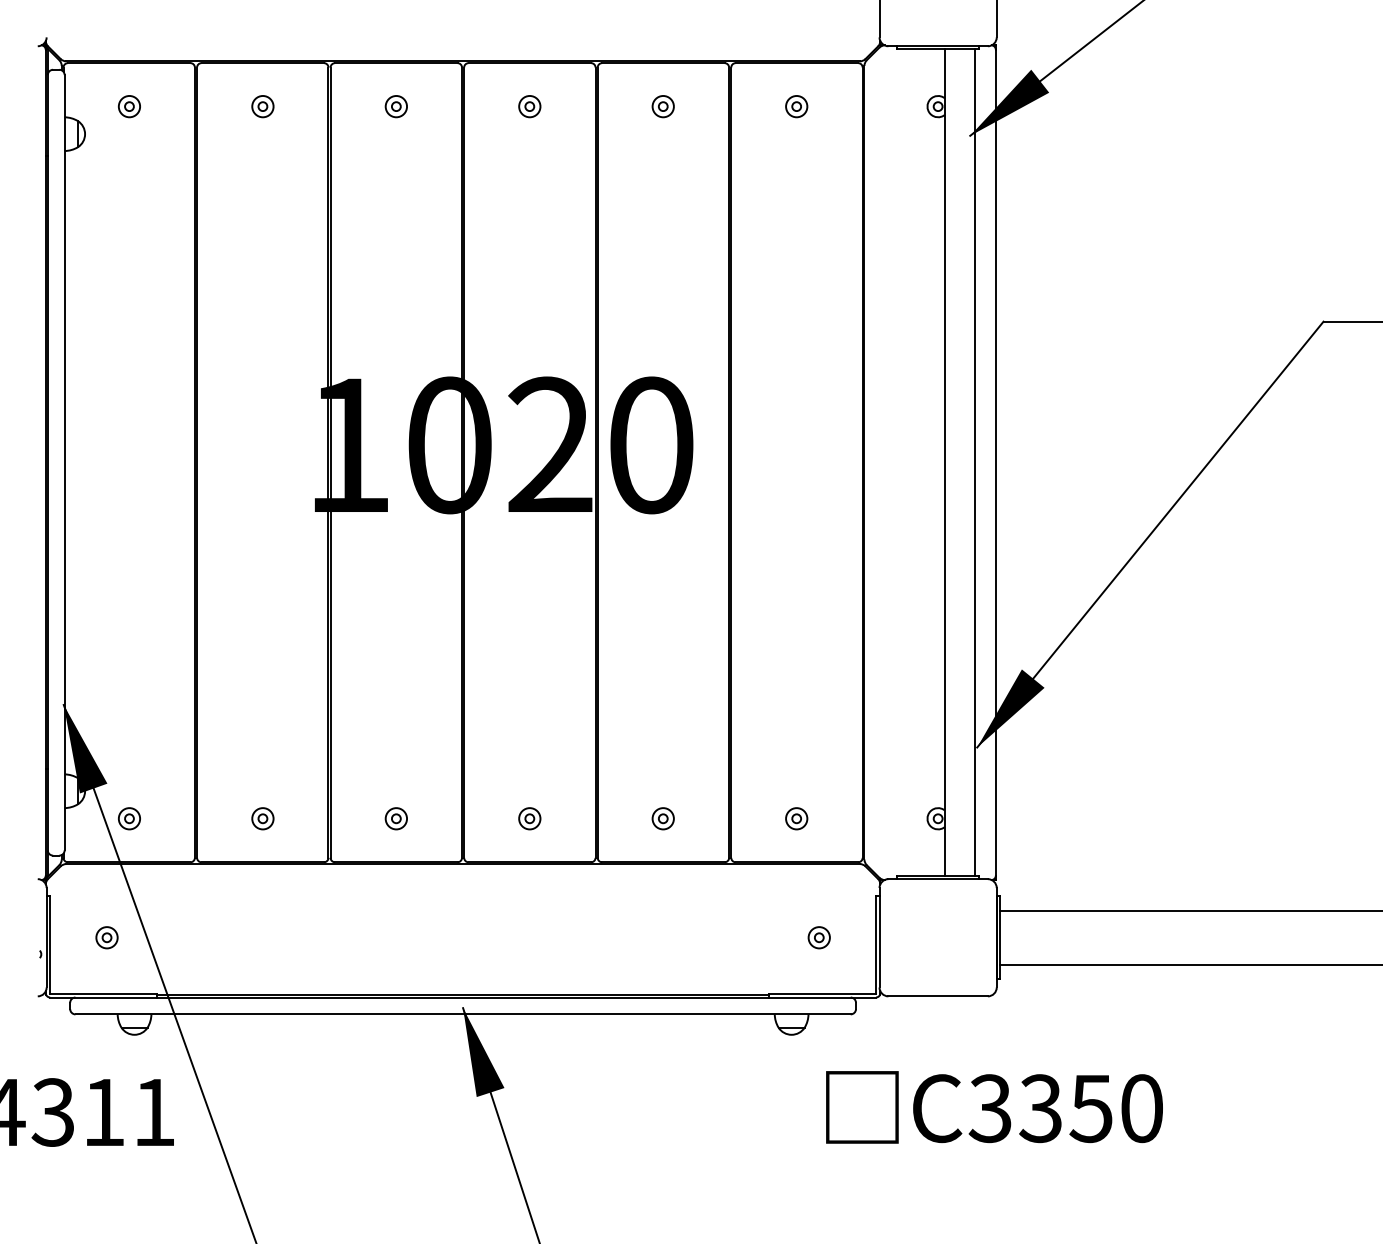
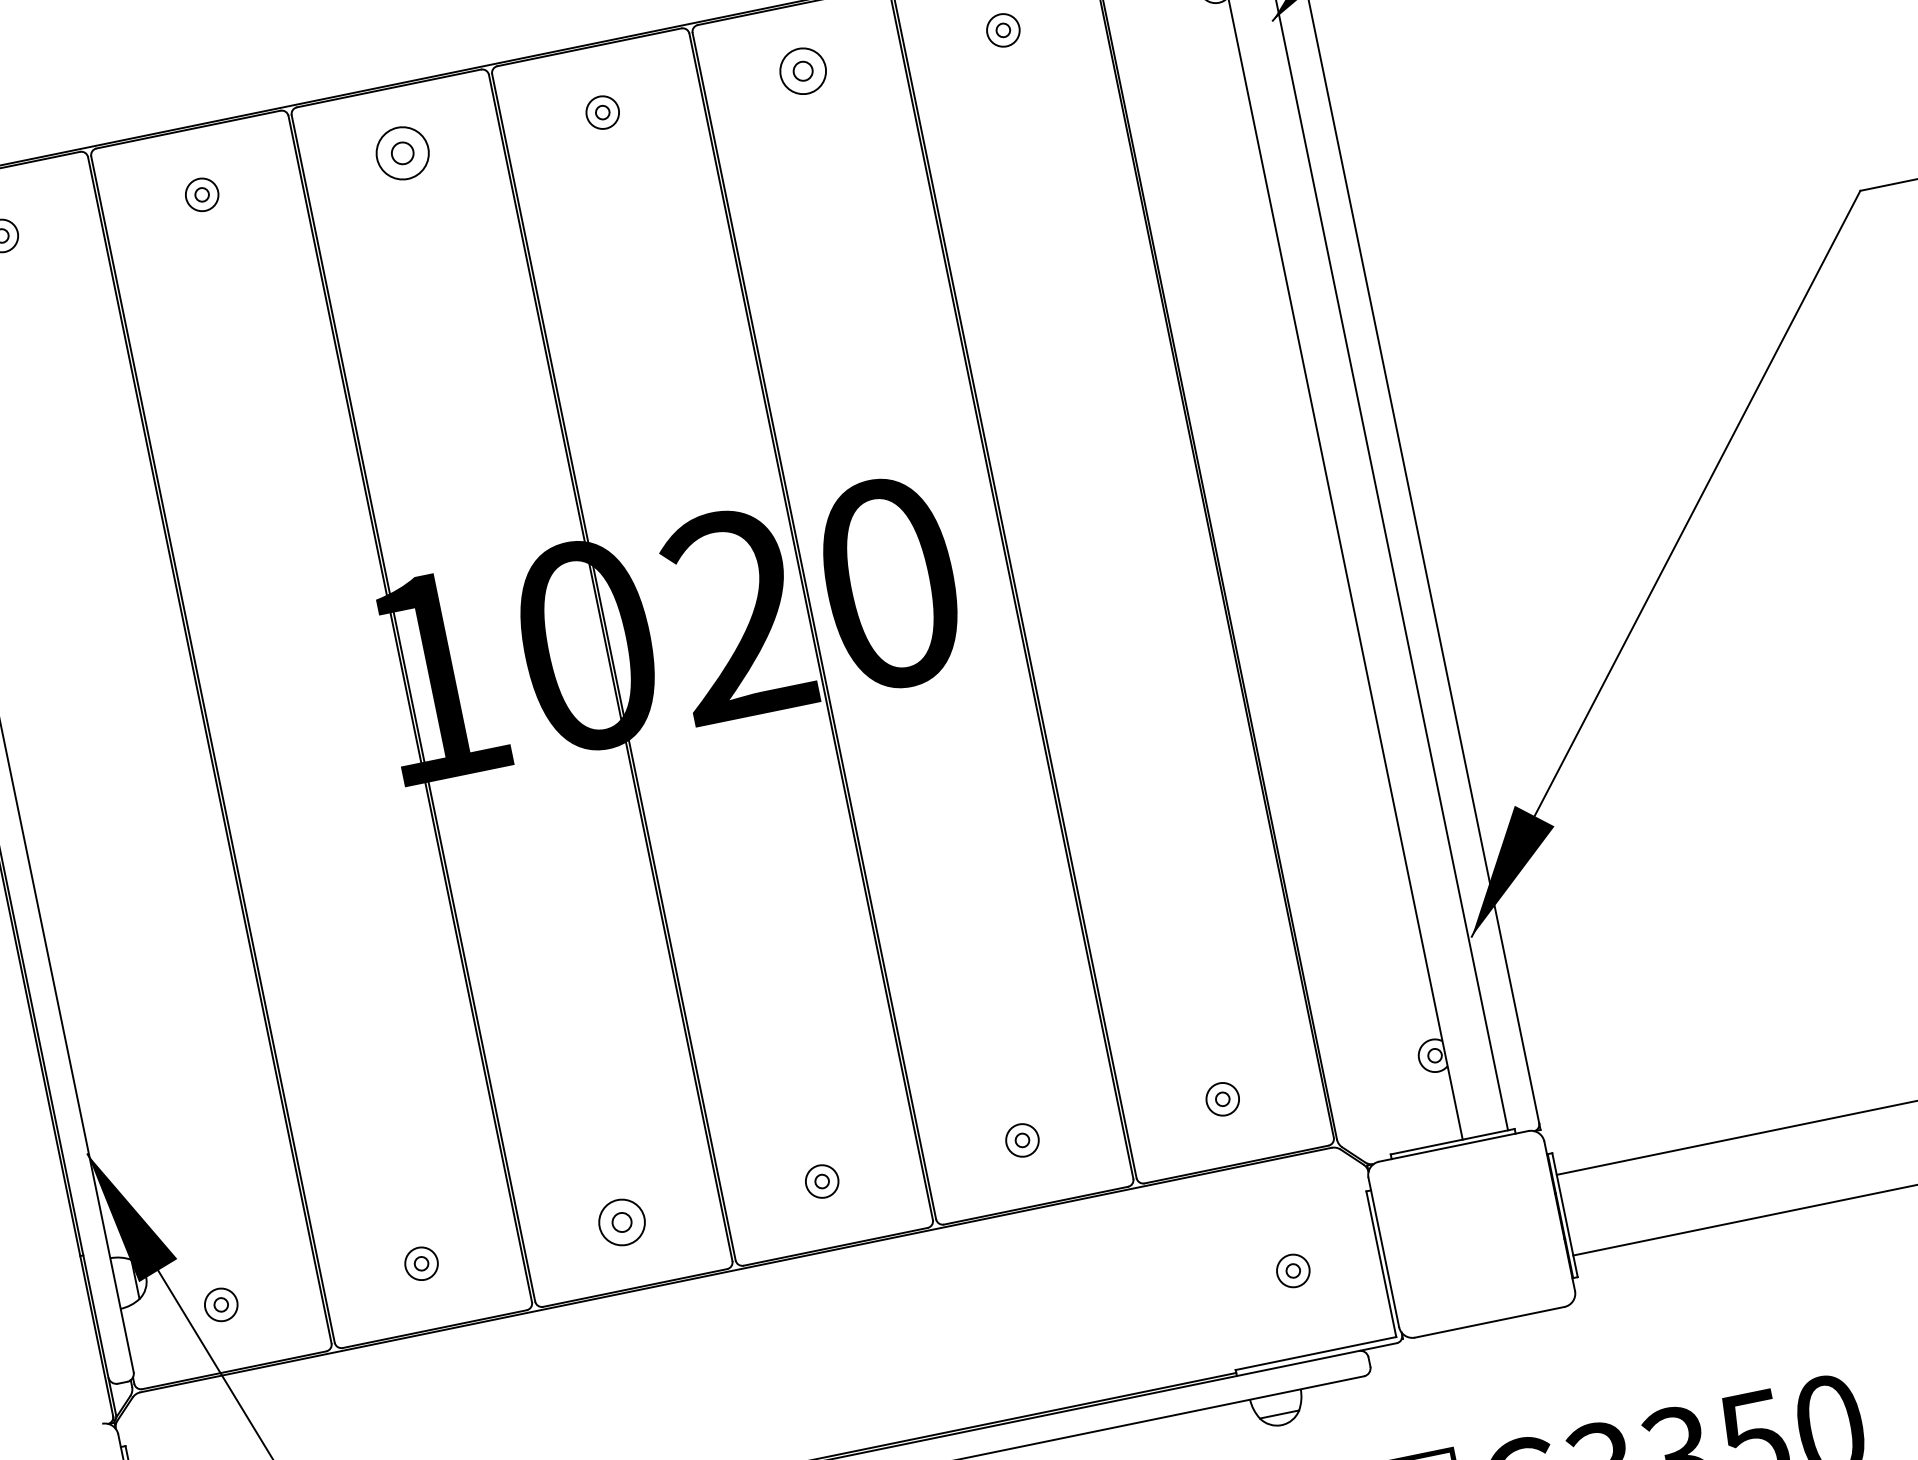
part: (395, 106) -> (401, 153), size x1.6
part: (662, 106) -> (801, 71), size x1.4
part: (395, 818) -> (620, 1222), size x1.4

